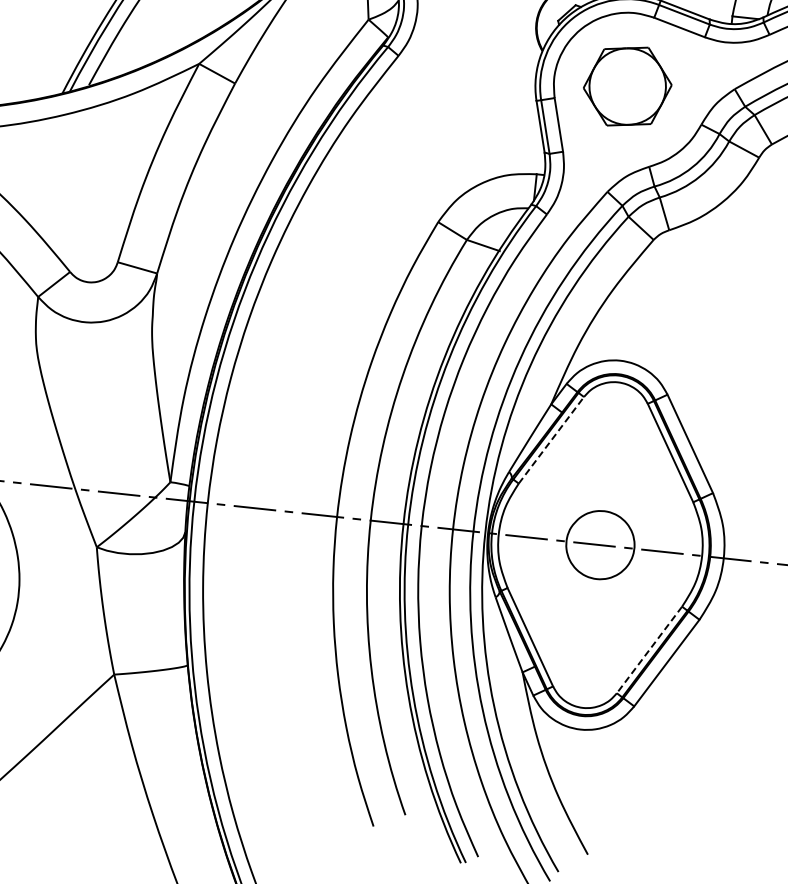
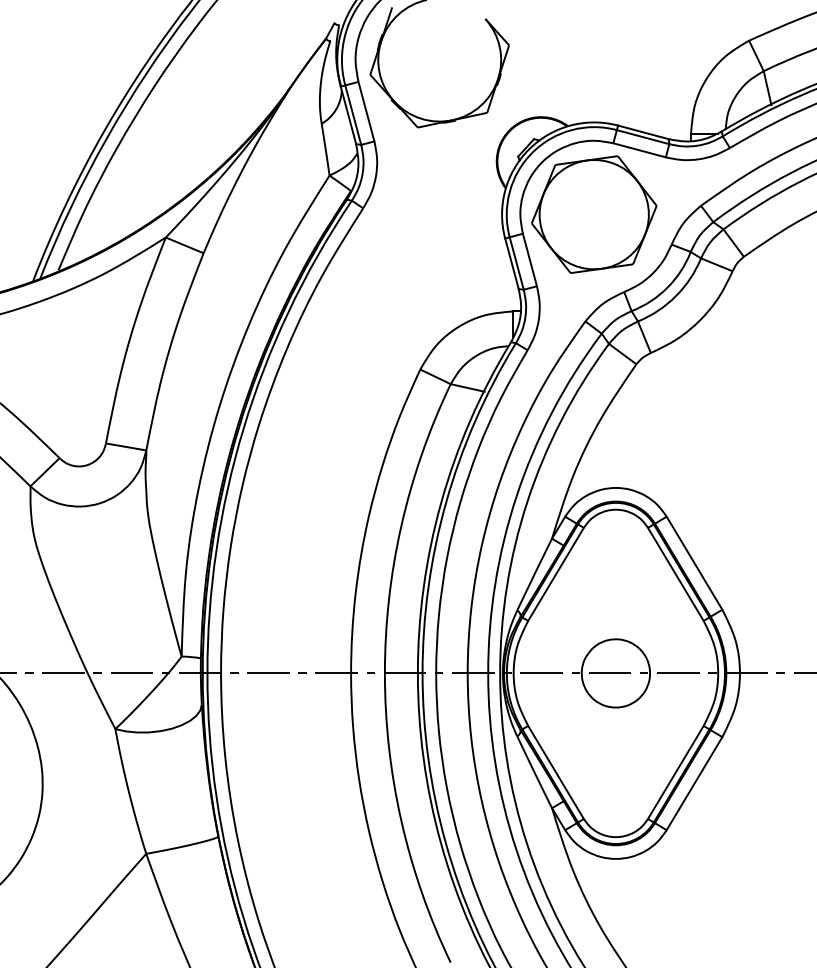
part: (627, 86) -> (594, 214), size x1.43
line: (551, 439) -> (556, 573), dashed -> solid
line: (649, 649) -> (675, 772), dashed -> solid

